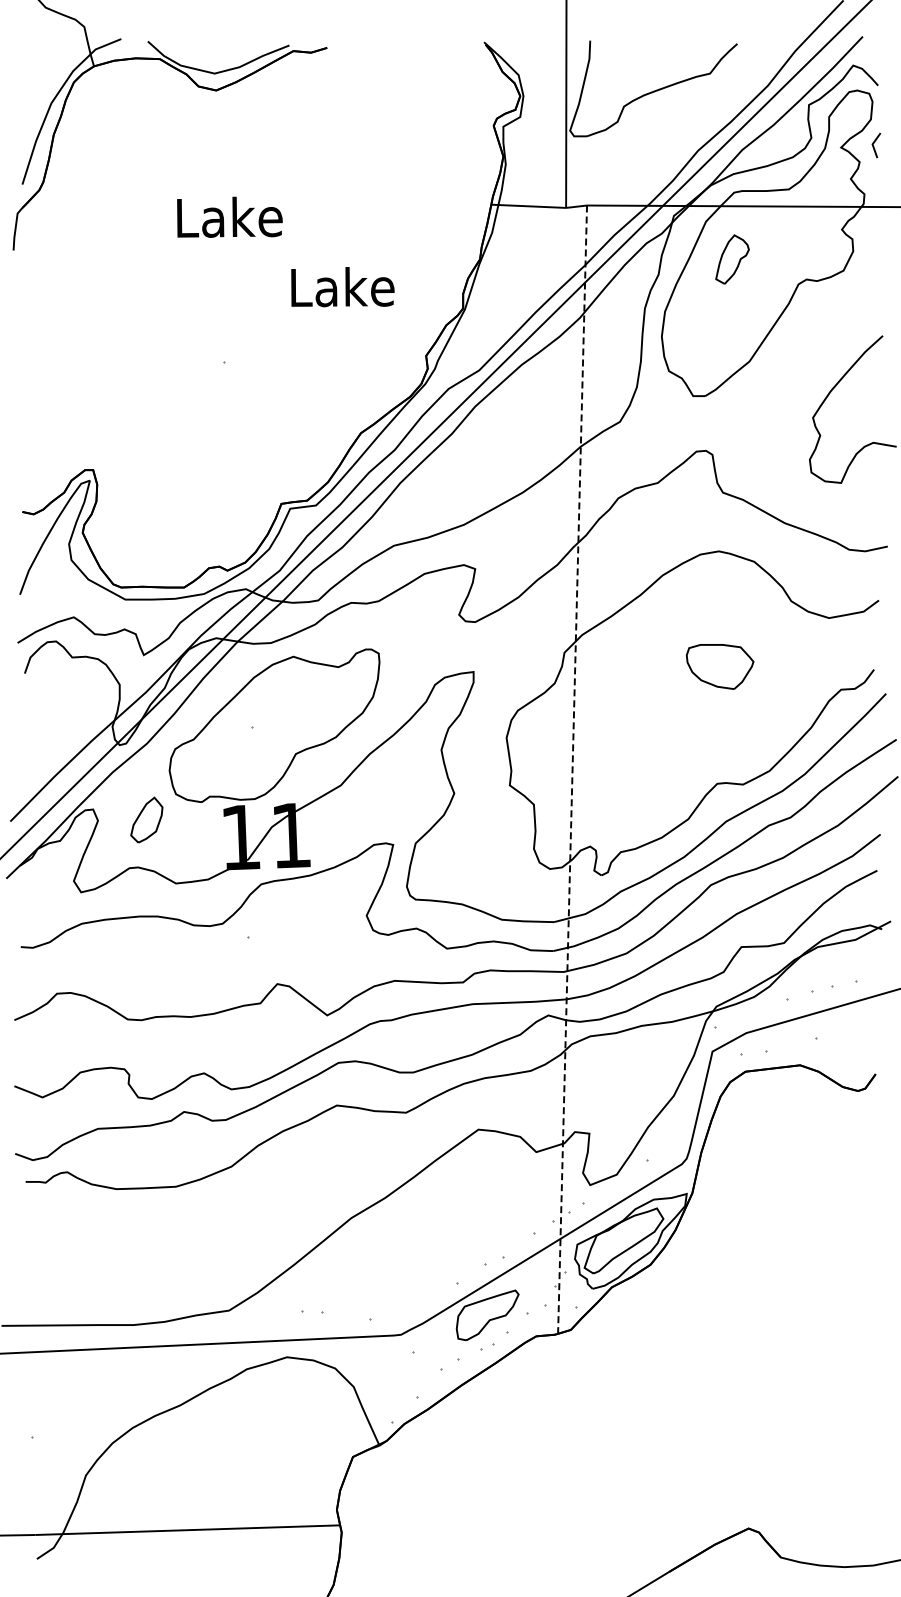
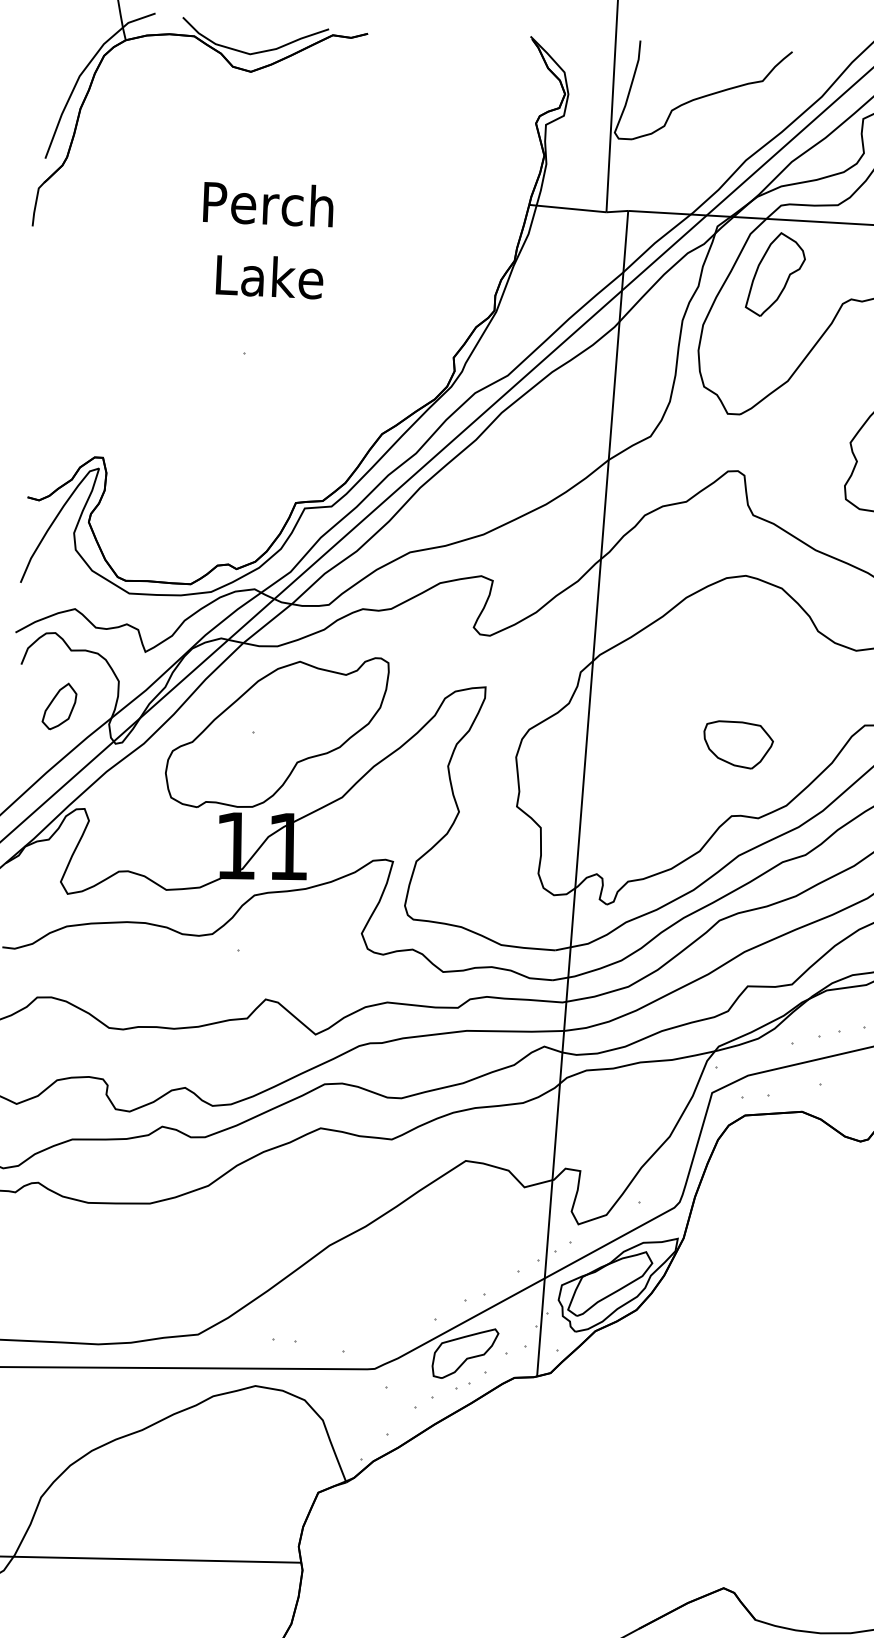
text: (241, 216) -> (270, 203), Lake -> Perch
part: (732, 259) -> (775, 274), size x1.67
text: (342, 287) -> (269, 277), moved
part: (719, 666) -> (737, 744), moved
line: (572, 770) -> (582, 794), dashed -> solid
part: (146, 819) -> (59, 705), moved

